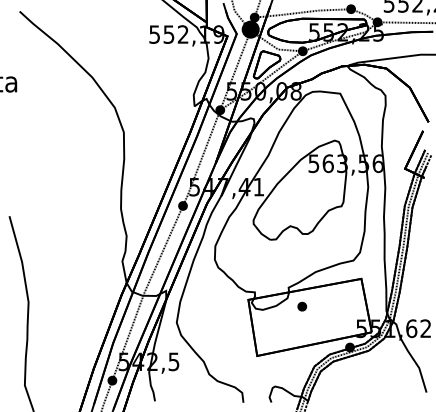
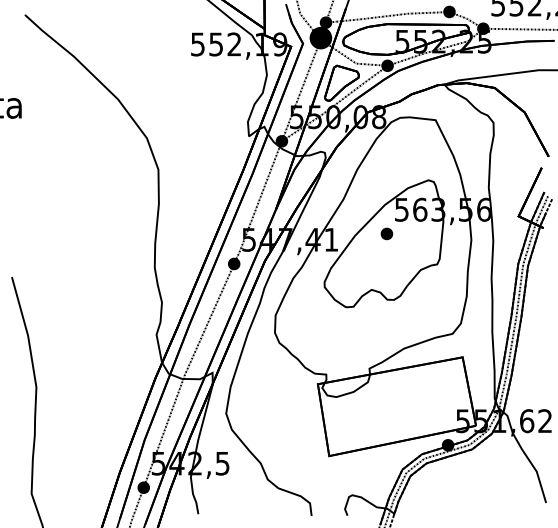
part: (301, 306) -> (386, 233), moved

